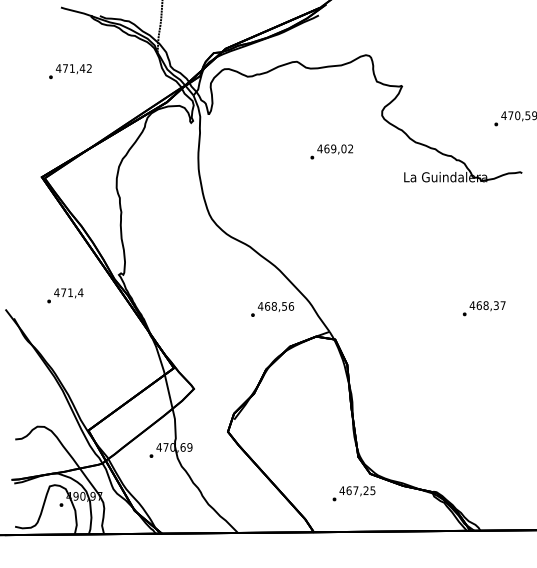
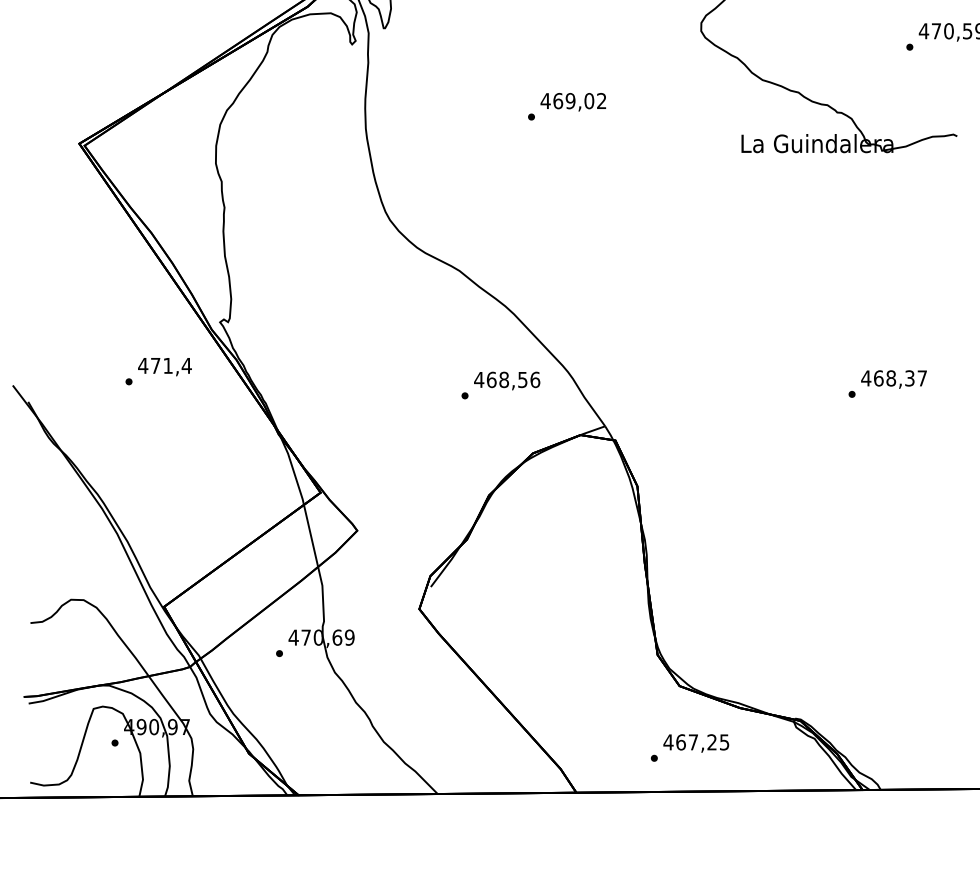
text: (331, 151) -> (566, 105), moved
text: (65, 295) -> (158, 370), moved
text: (353, 493) -> (689, 747), moved

